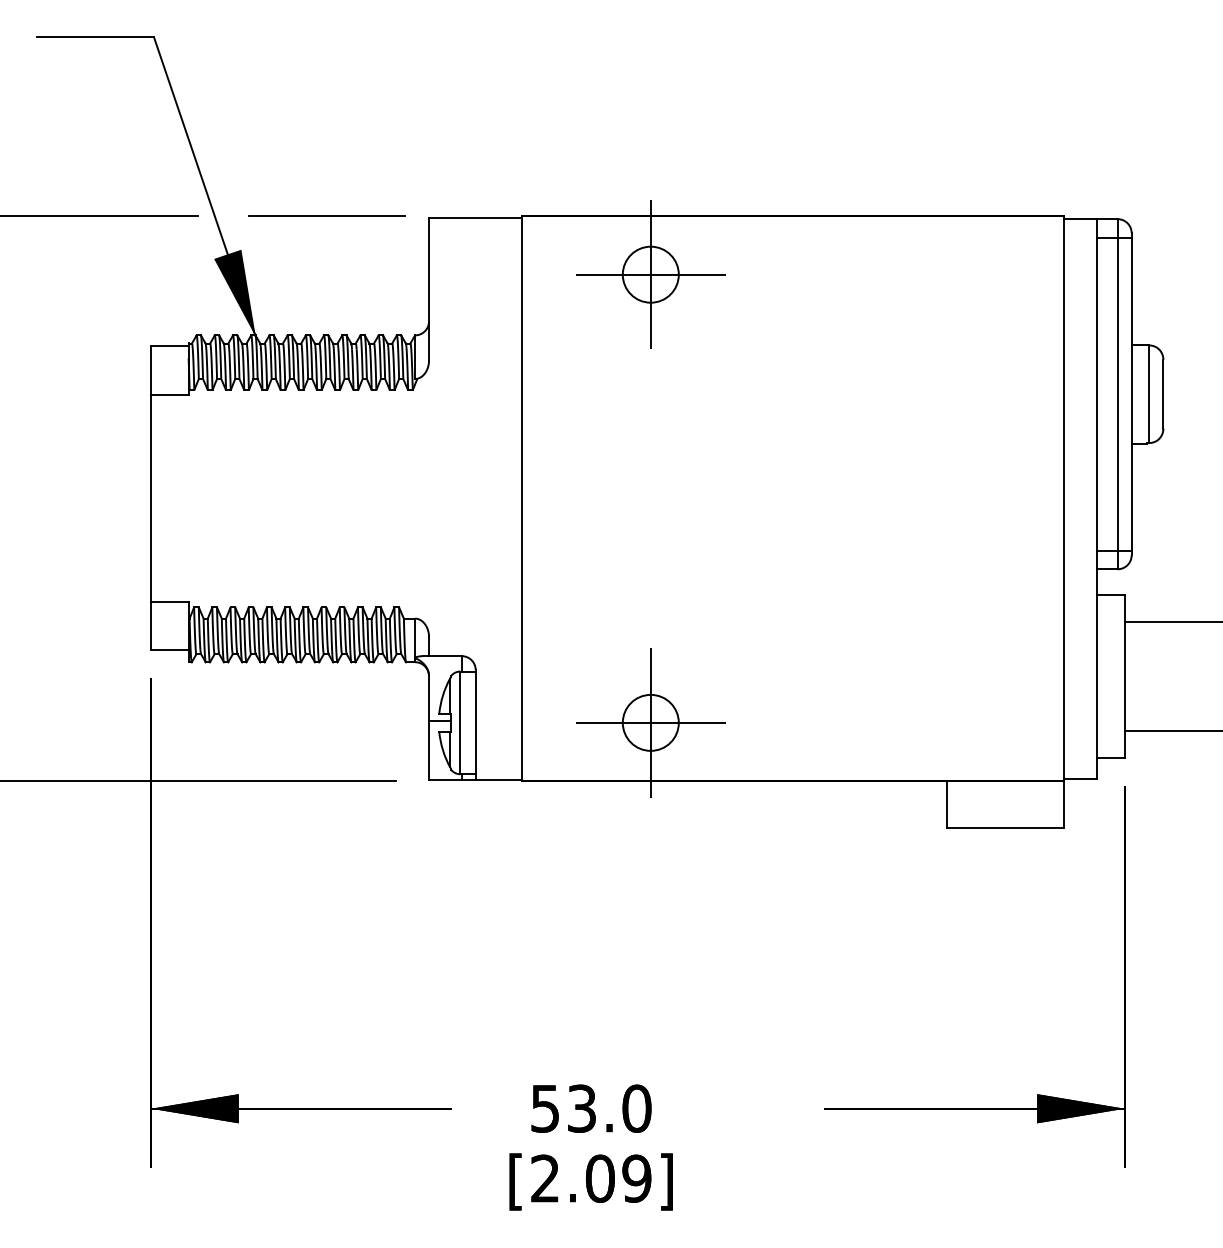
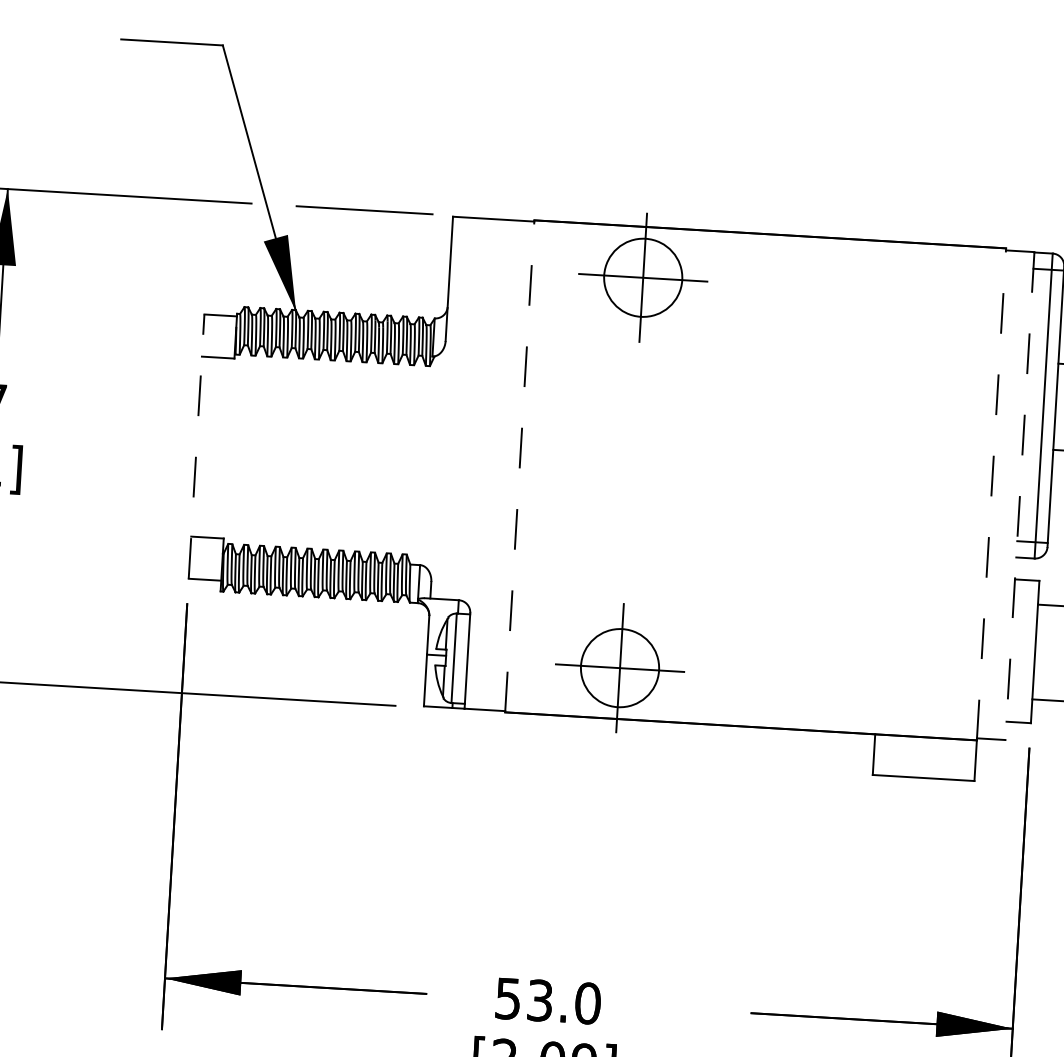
circle: (650, 274) -> (642, 277), size x1.6
line: (151, 498) -> (196, 446), solid -> dashed
line: (522, 498) -> (519, 466), solid -> dashed
line: (1063, 498) -> (991, 494), solid -> dashed
line: (1096, 499) -> (1019, 496), solid -> dashed
circle: (650, 722) -> (619, 667), size x1.6

